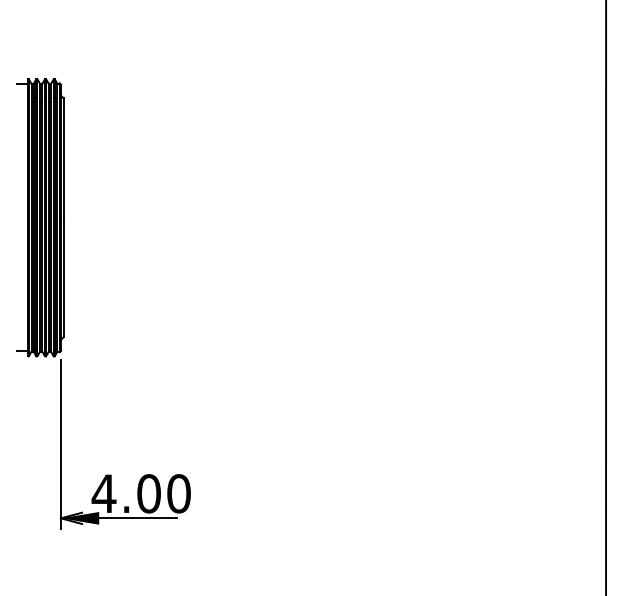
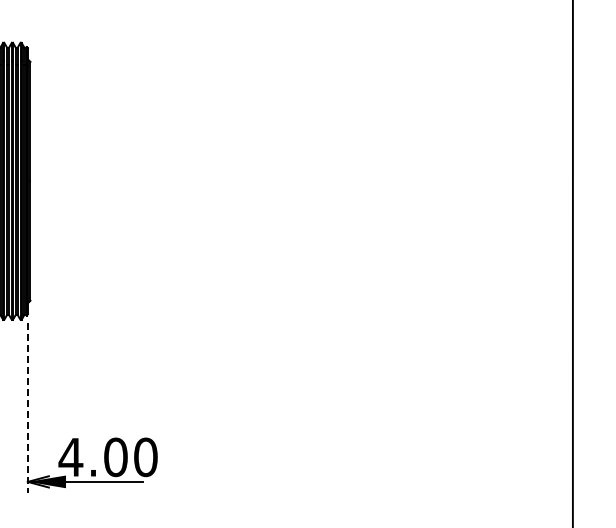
line: (61, 444) -> (28, 408), solid -> dashed

